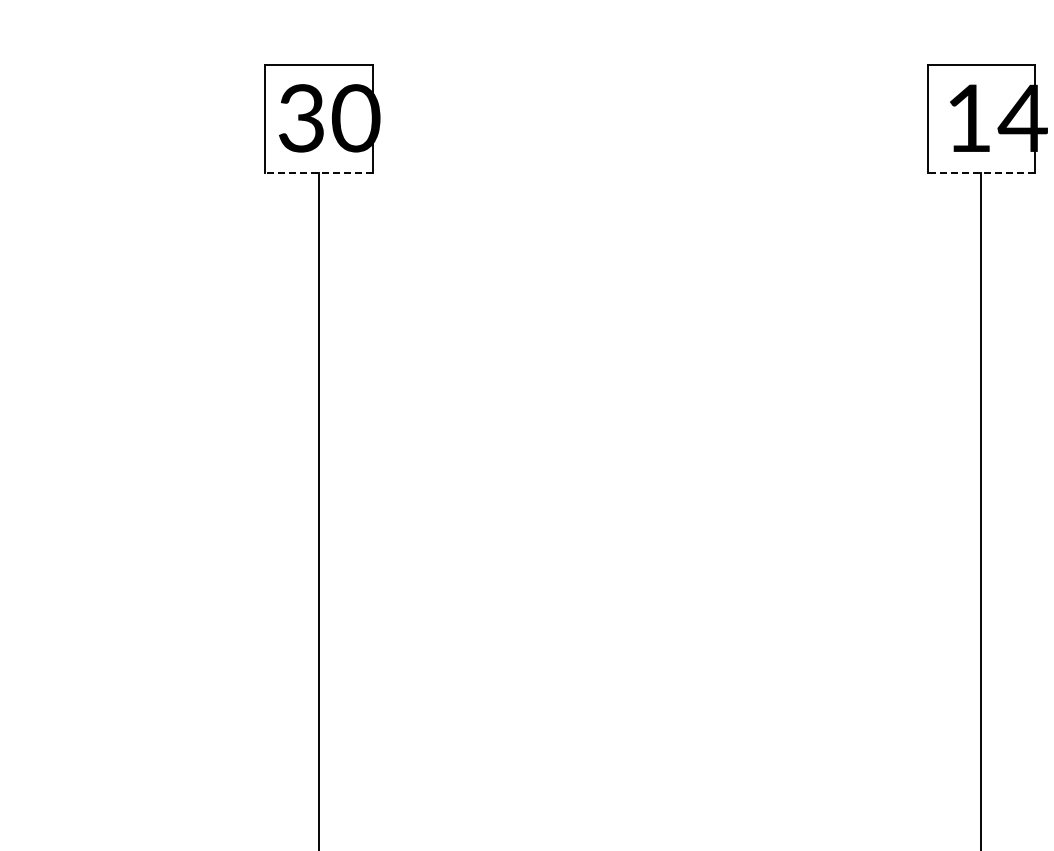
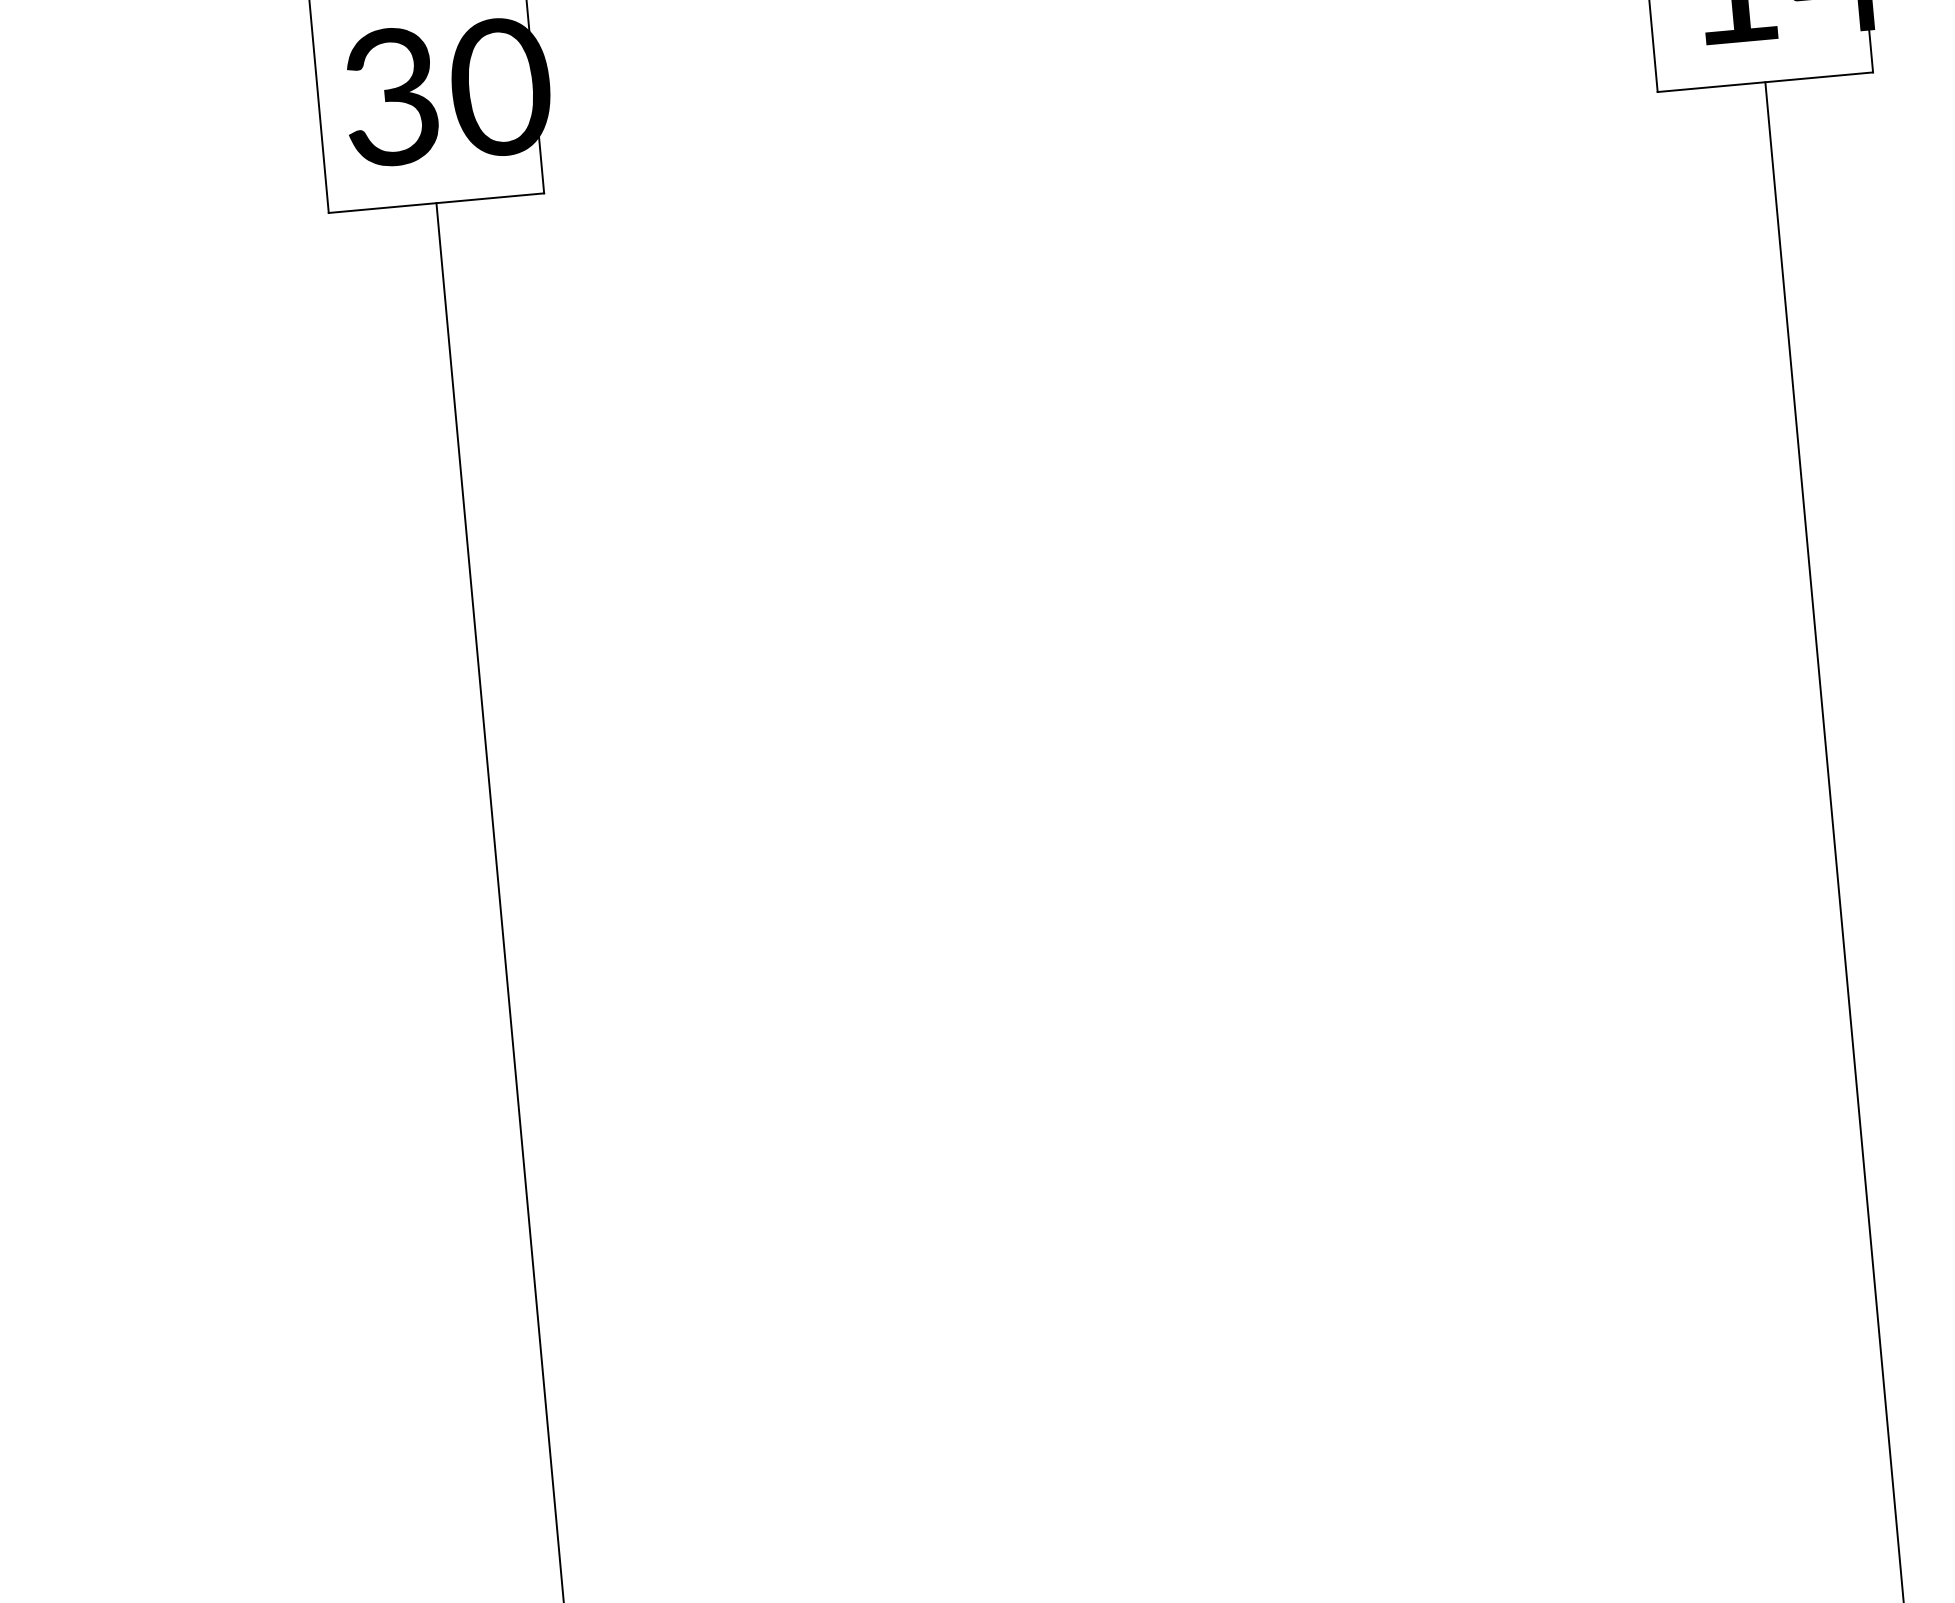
line: (319, 172) -> (437, 202), dashed -> solid
line: (981, 172) -> (1765, 81), dashed -> solid

